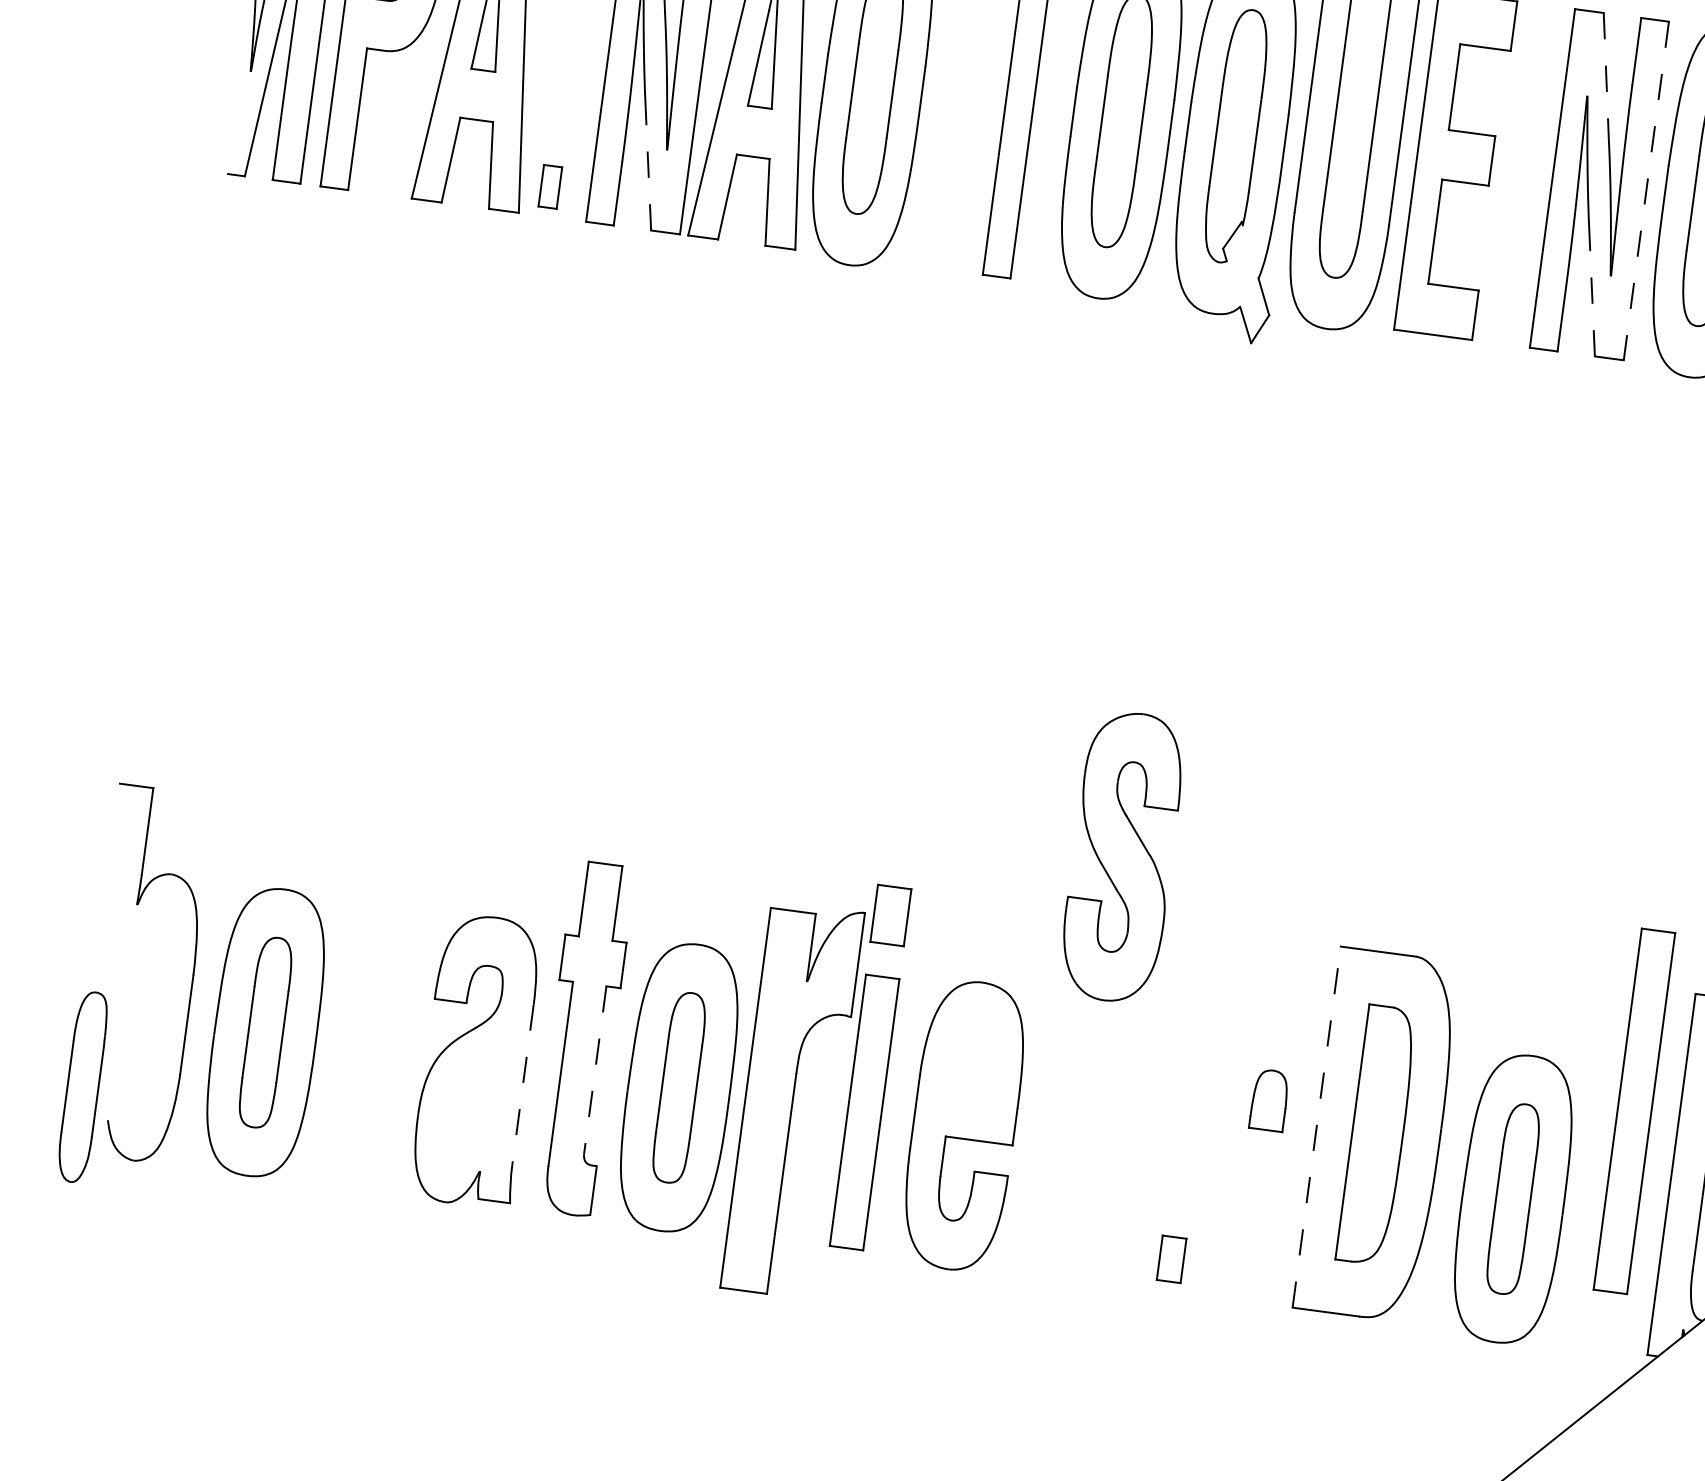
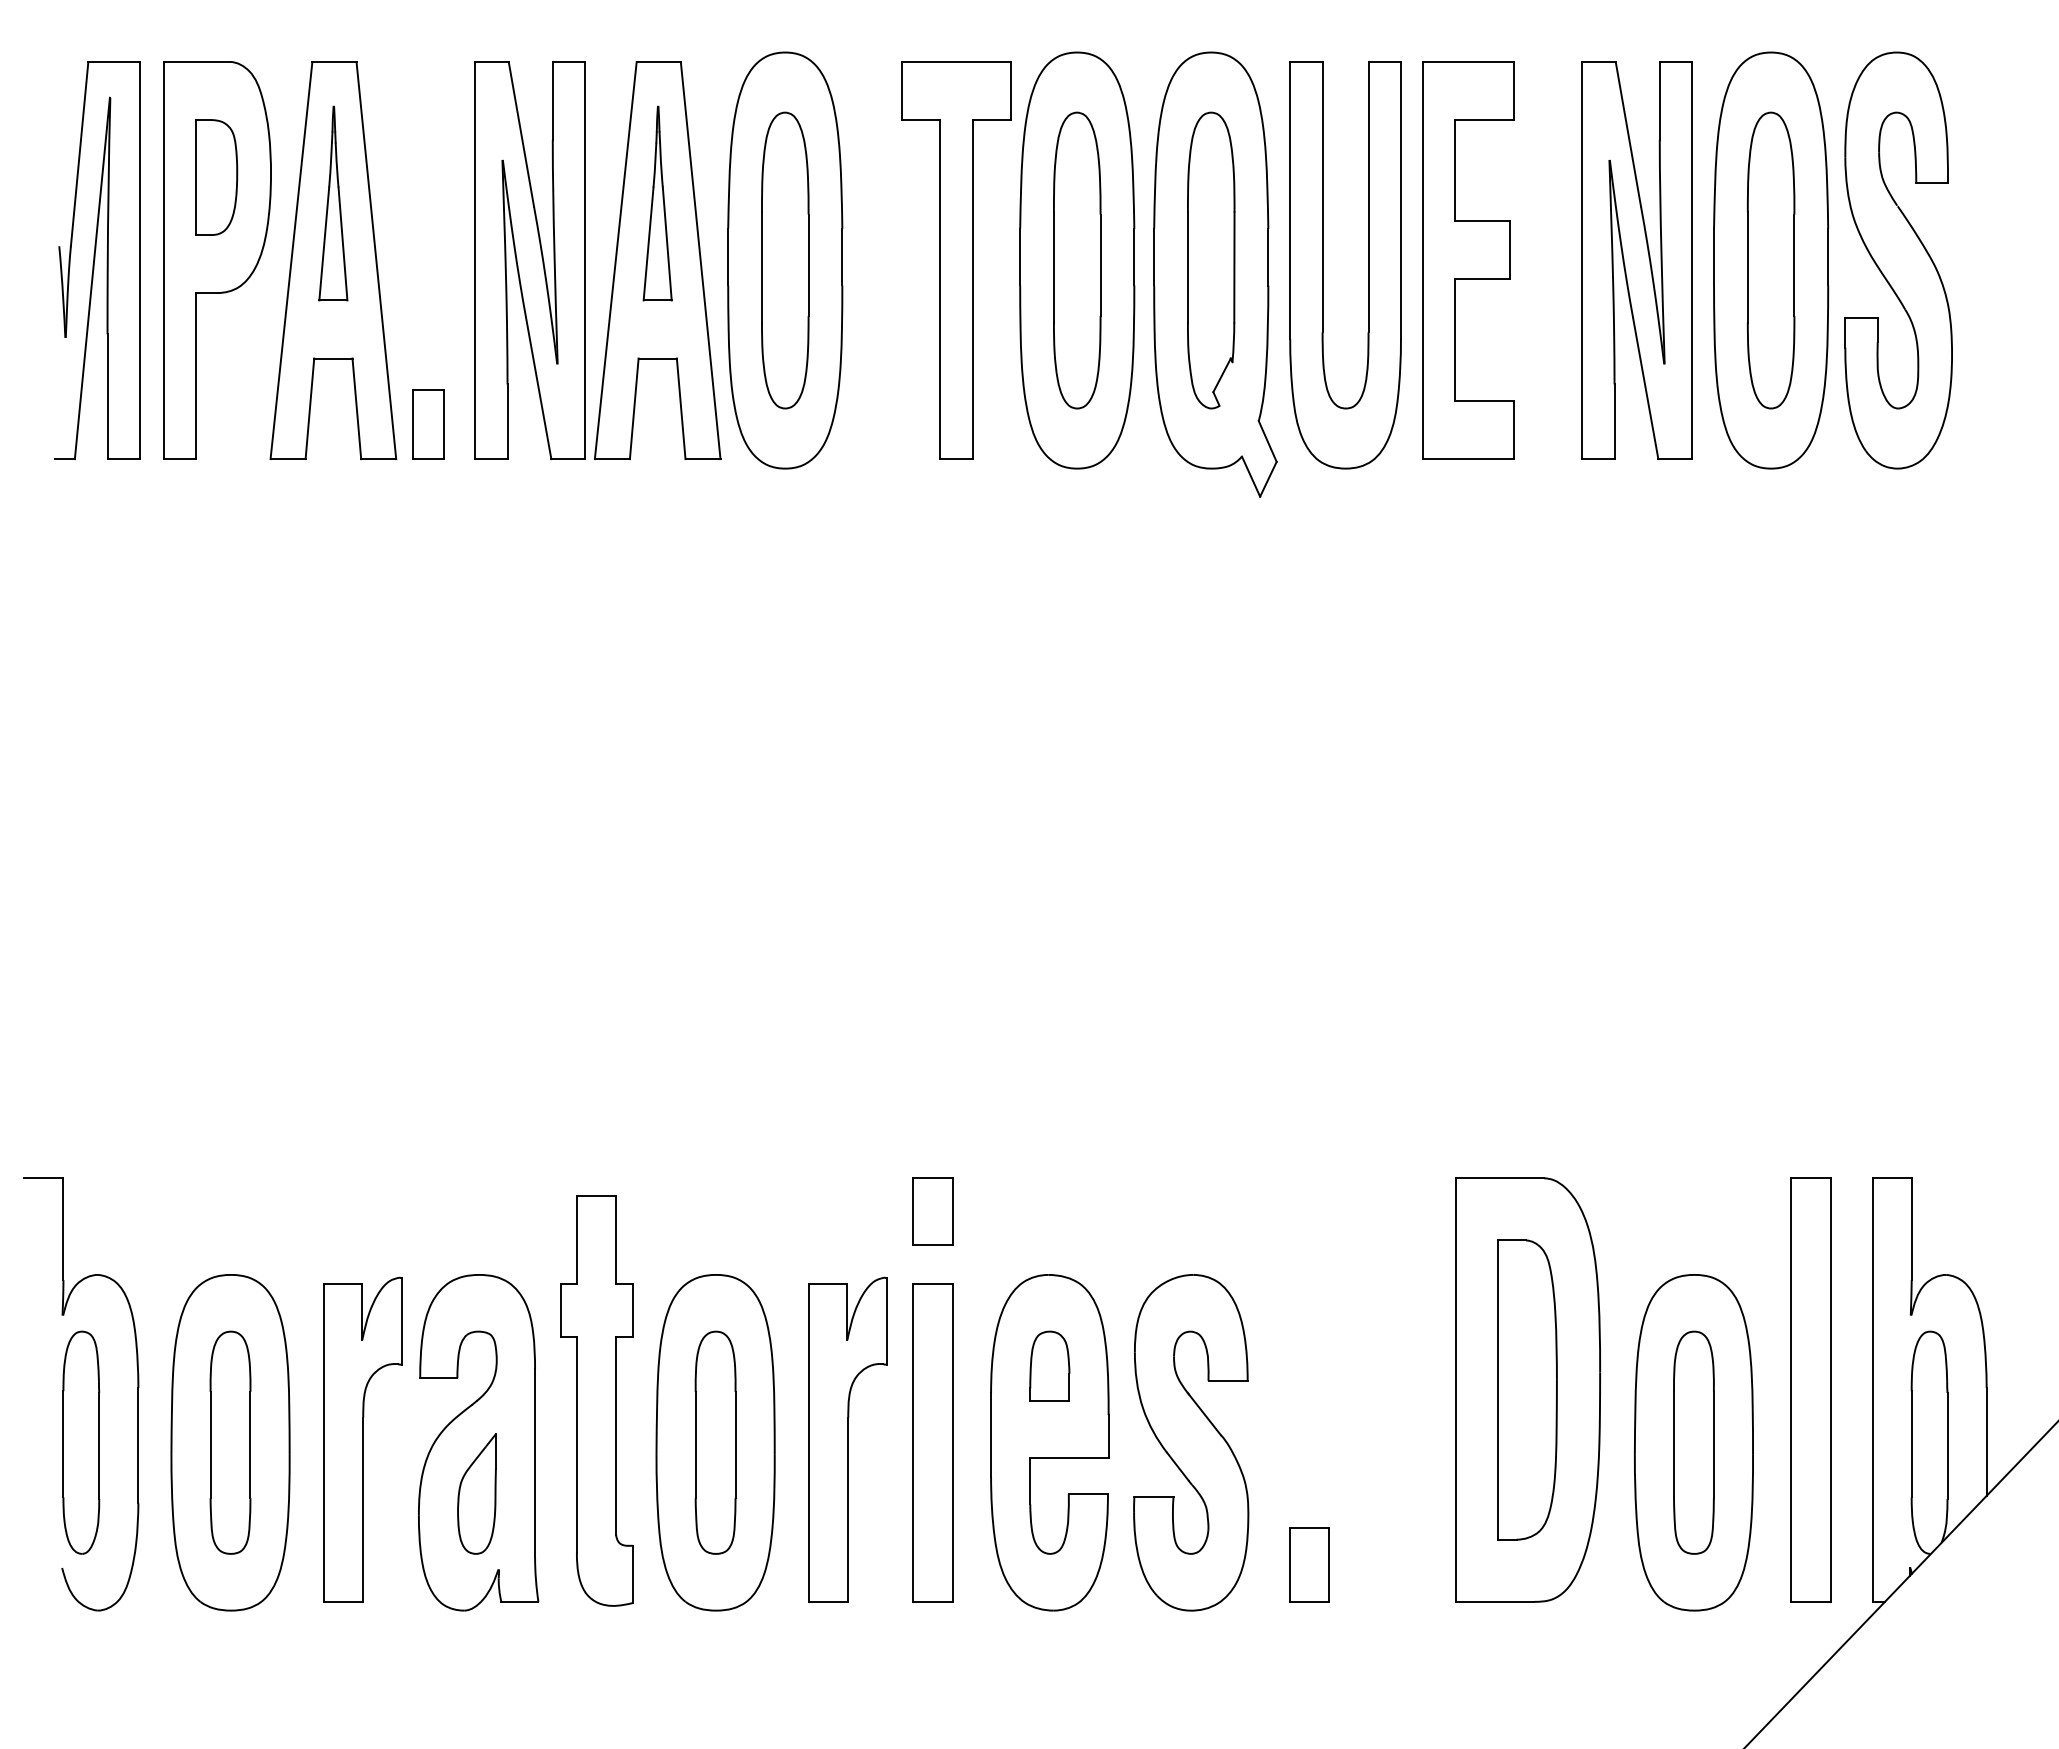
line: (1606, 76) -> (1628, 134), dashed -> solid
line: (648, 168) -> (538, 388), dashed -> solid
part: (550, 187) -> (428, 424), size x1.43
line: (1646, 190) -> (1692, 260), dashed -> solid
line: (1591, 294) -> (1645, 388), dashed -> solid
part: (1123, 856) -> (1191, 1442), moved
part: (378, 1044) -> (362, 1439), added
line: (595, 1070) -> (616, 1435), dashed -> solid
line: (523, 1084) -> (535, 1463), dashed -> solid
part: (83, 1086) -> (81, 1442), moved
part: (792, 1099) -> (847, 1439), size x0.71
part: (1269, 1099) -> (1049, 1365), moved
part: (469, 1103) -> (476, 1493), added
part: (1634, 1110) -> (1810, 1389), moved
line: (1316, 1127) -> (1456, 1390), dashed -> solid
part: (1171, 1259) -> (1309, 1564), size x1.43

